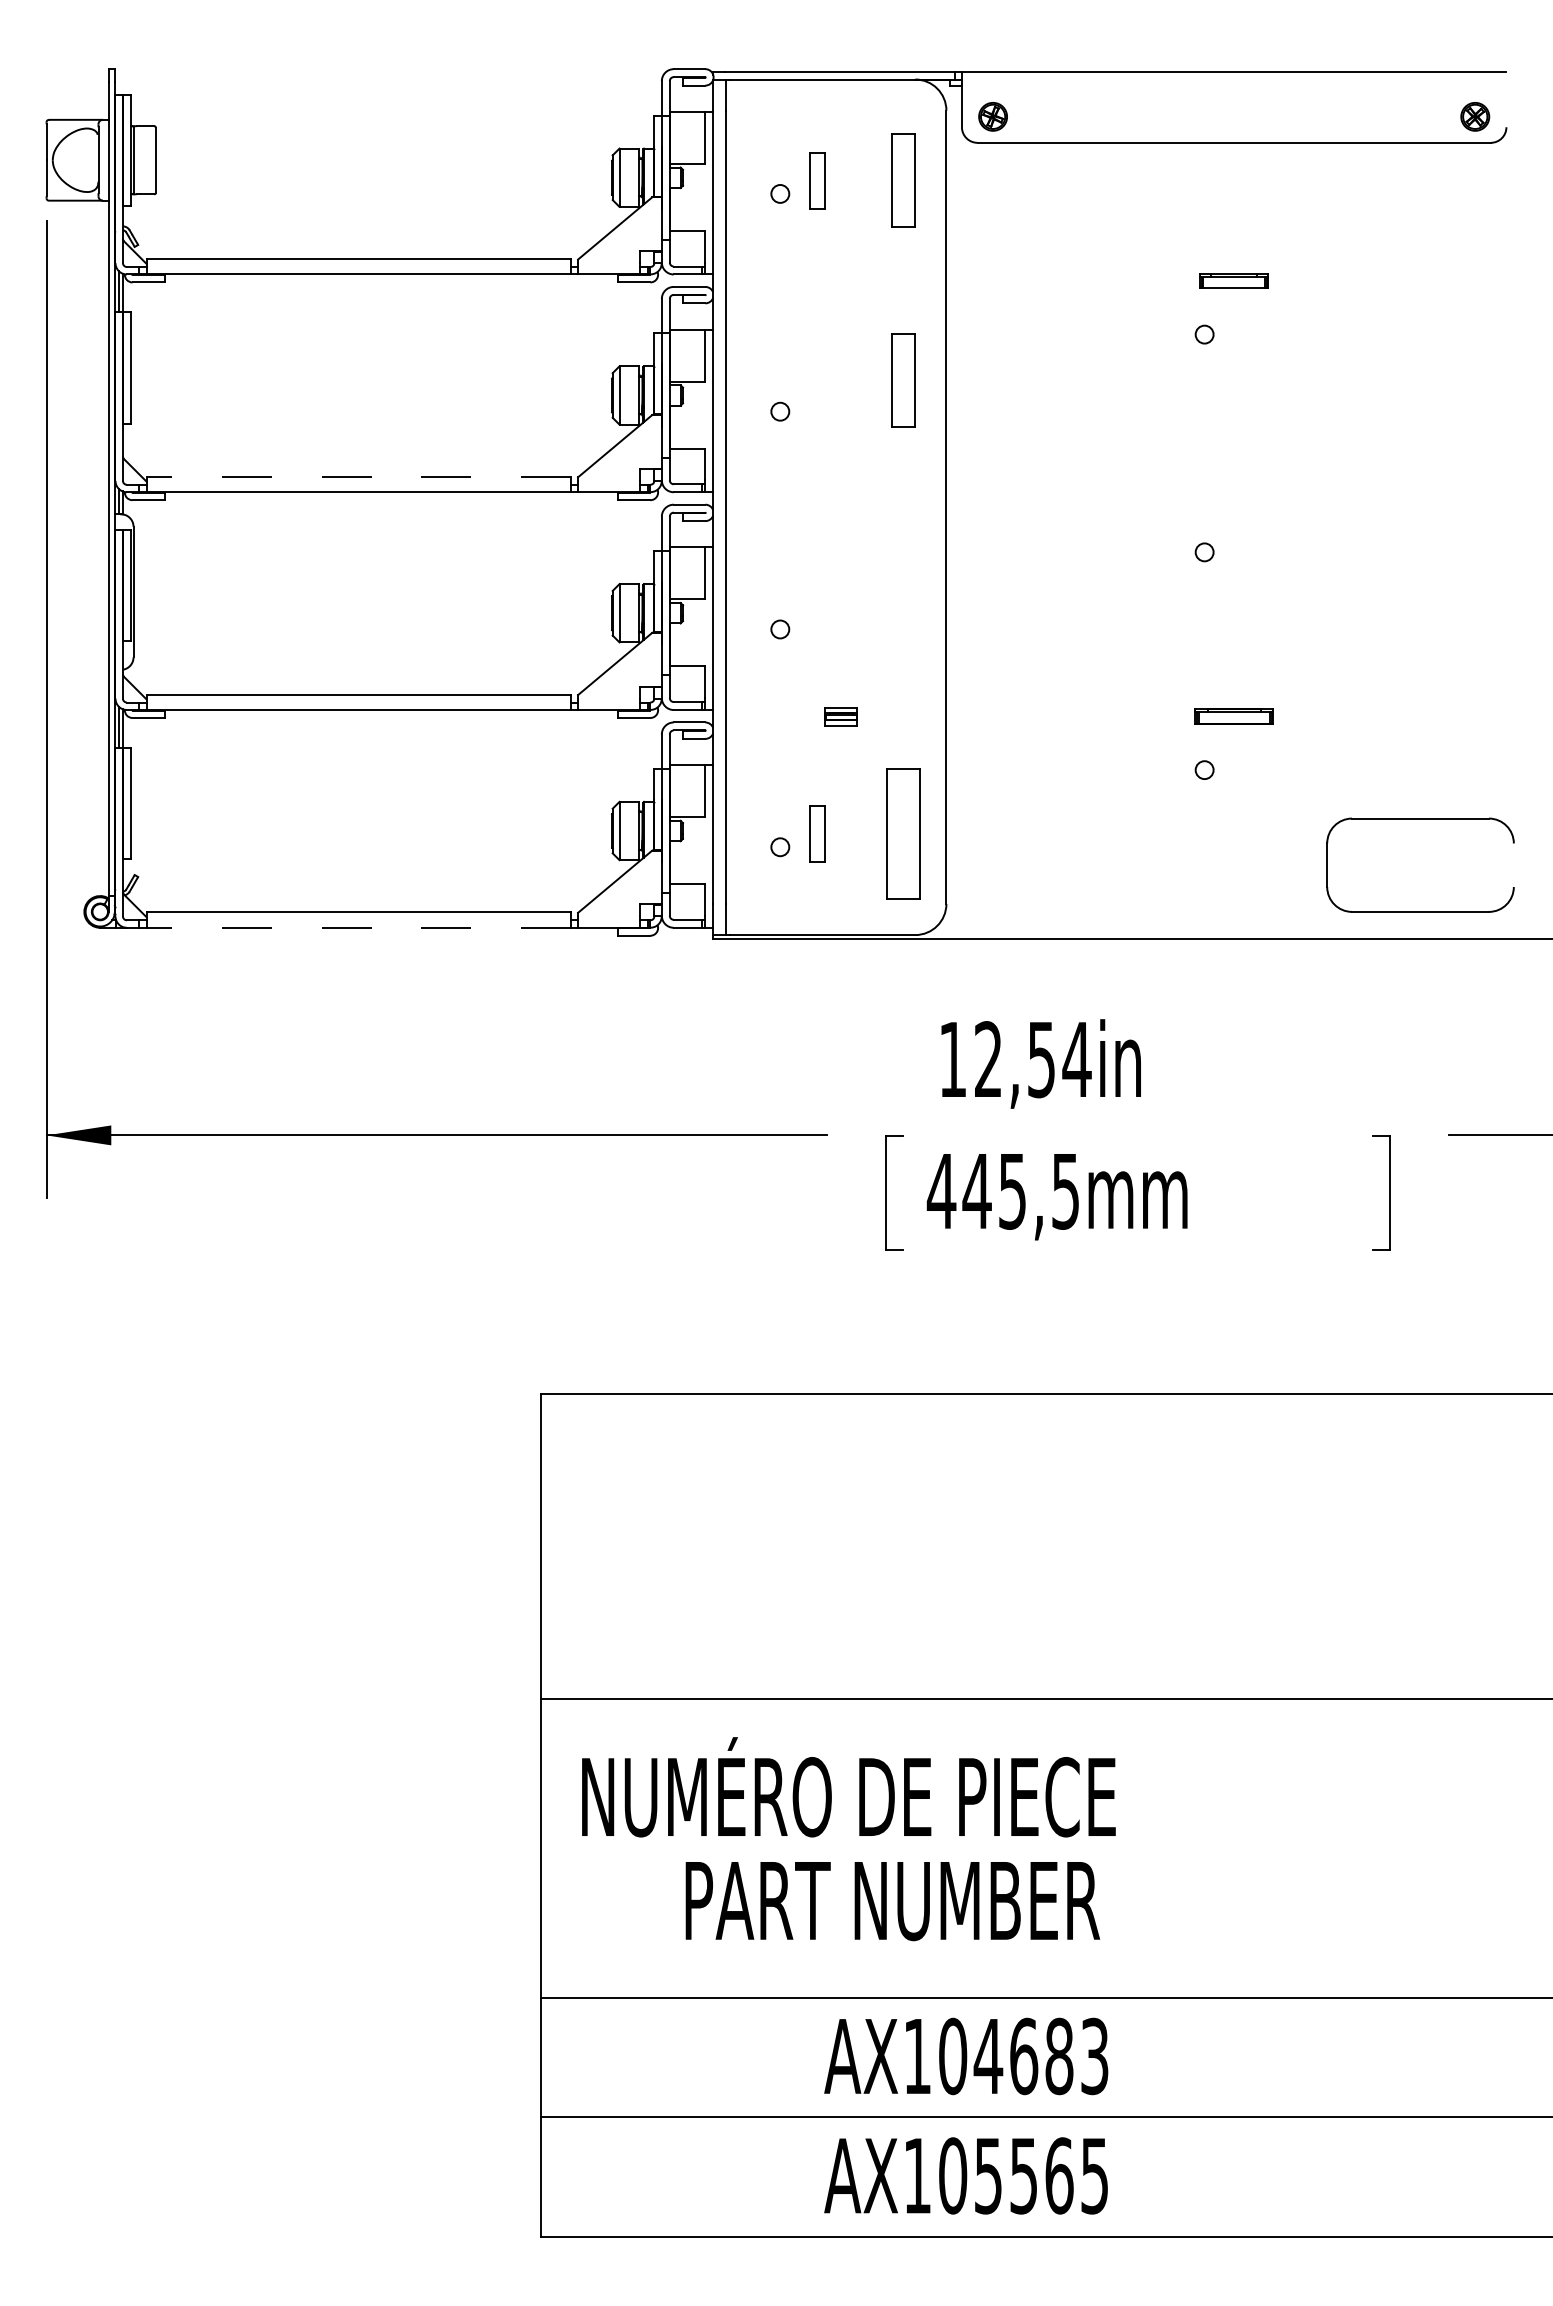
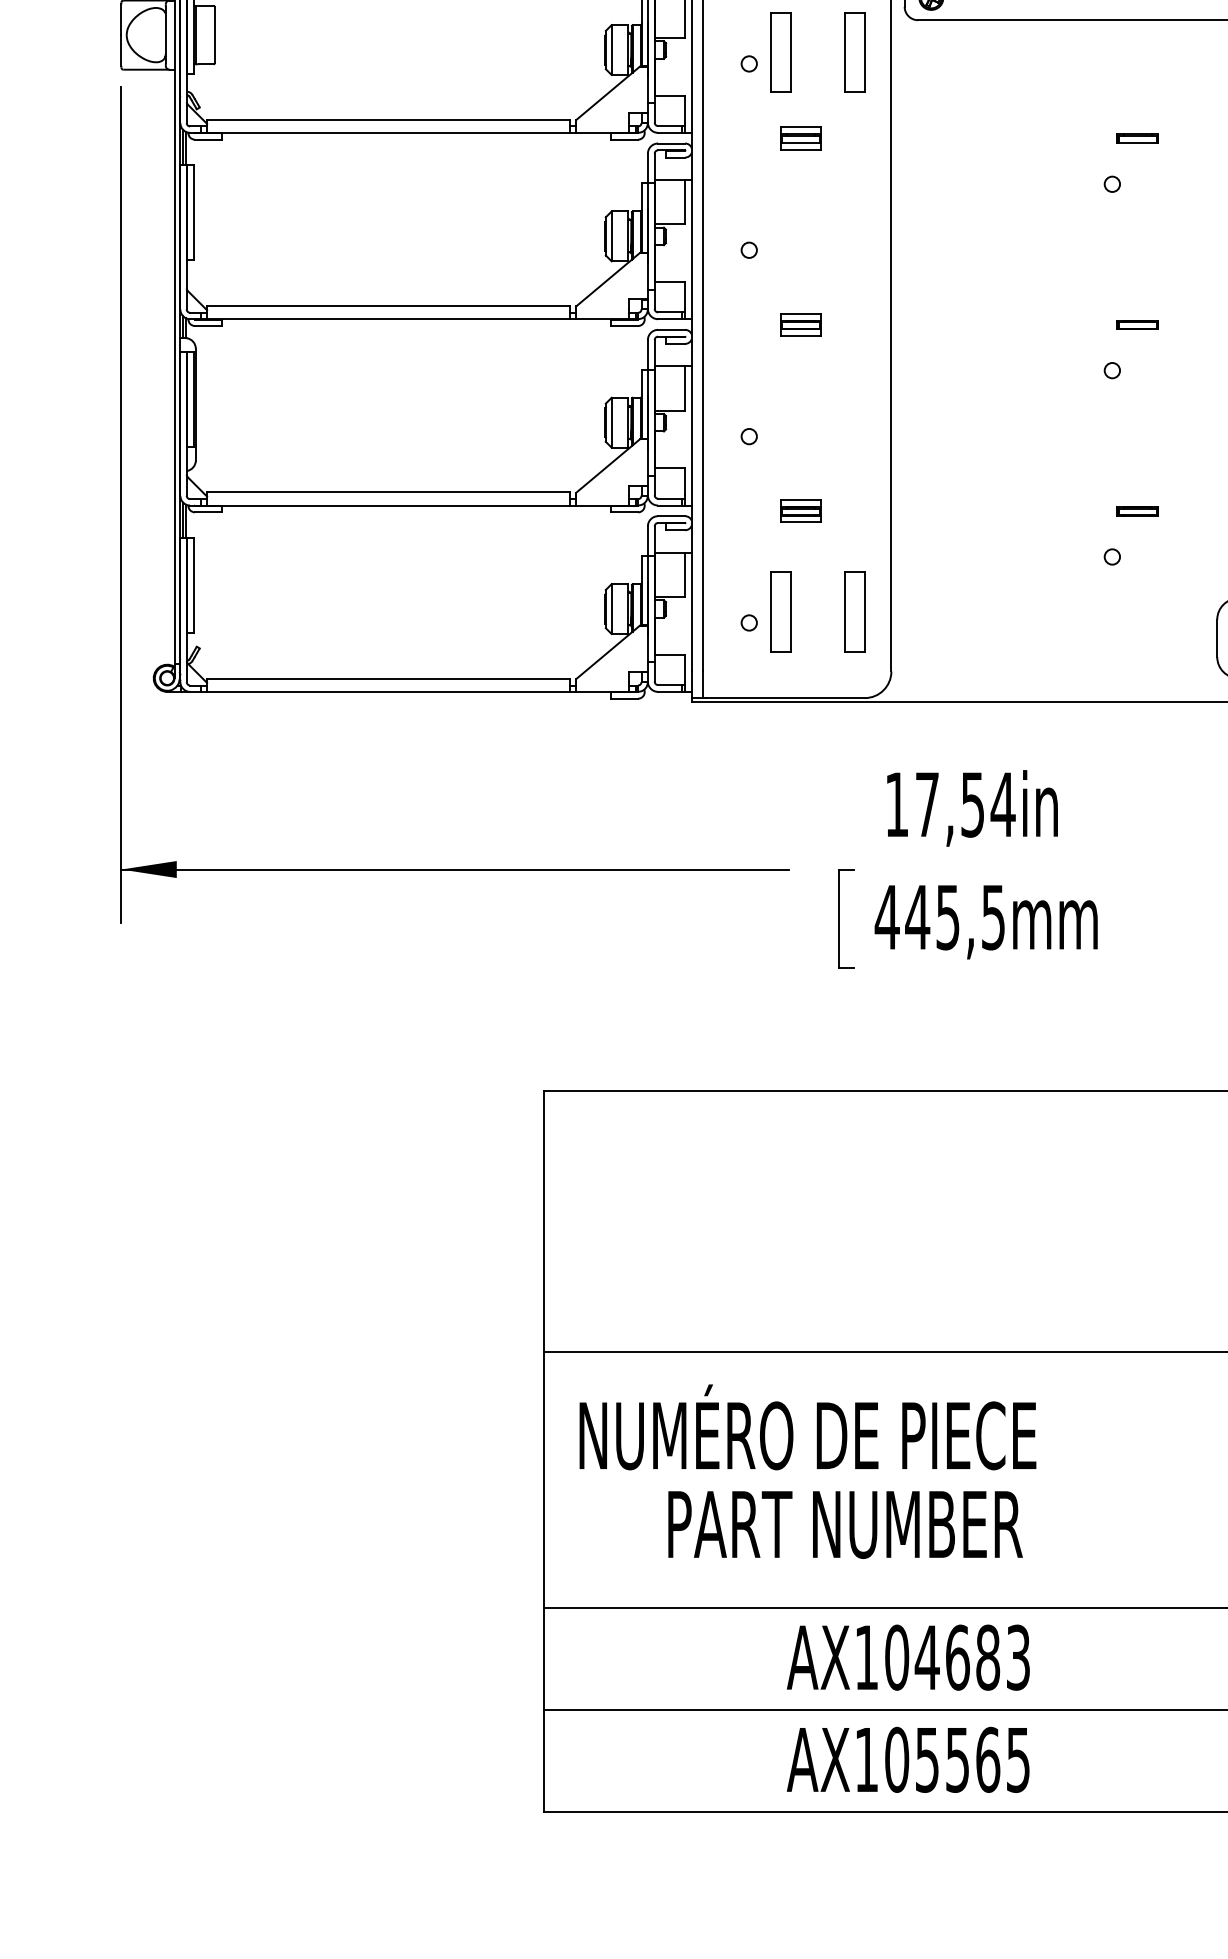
part: (817, 180) -> (781, 52), size x1.67
part: (840, 280) -> (800, 138), added
part: (1233, 280) -> (1137, 138), size x0.71
part: (903, 380) -> (854, 223), removed
line: (358, 476) -> (388, 305), dashed -> solid
part: (840, 498) -> (800, 324), added
part: (1233, 498) -> (1137, 324), added
part: (840, 716) -> (800, 511), size x1.43
part: (1233, 716) -> (1137, 511), size x0.62
part: (817, 833) -> (781, 611), size x1.67
part: (903, 833) -> (854, 611), size x0.71
line: (358, 927) -> (388, 691), dashed -> solid
text: (988, 1058) -> (927, 803), 12,54in -> 17,54in

